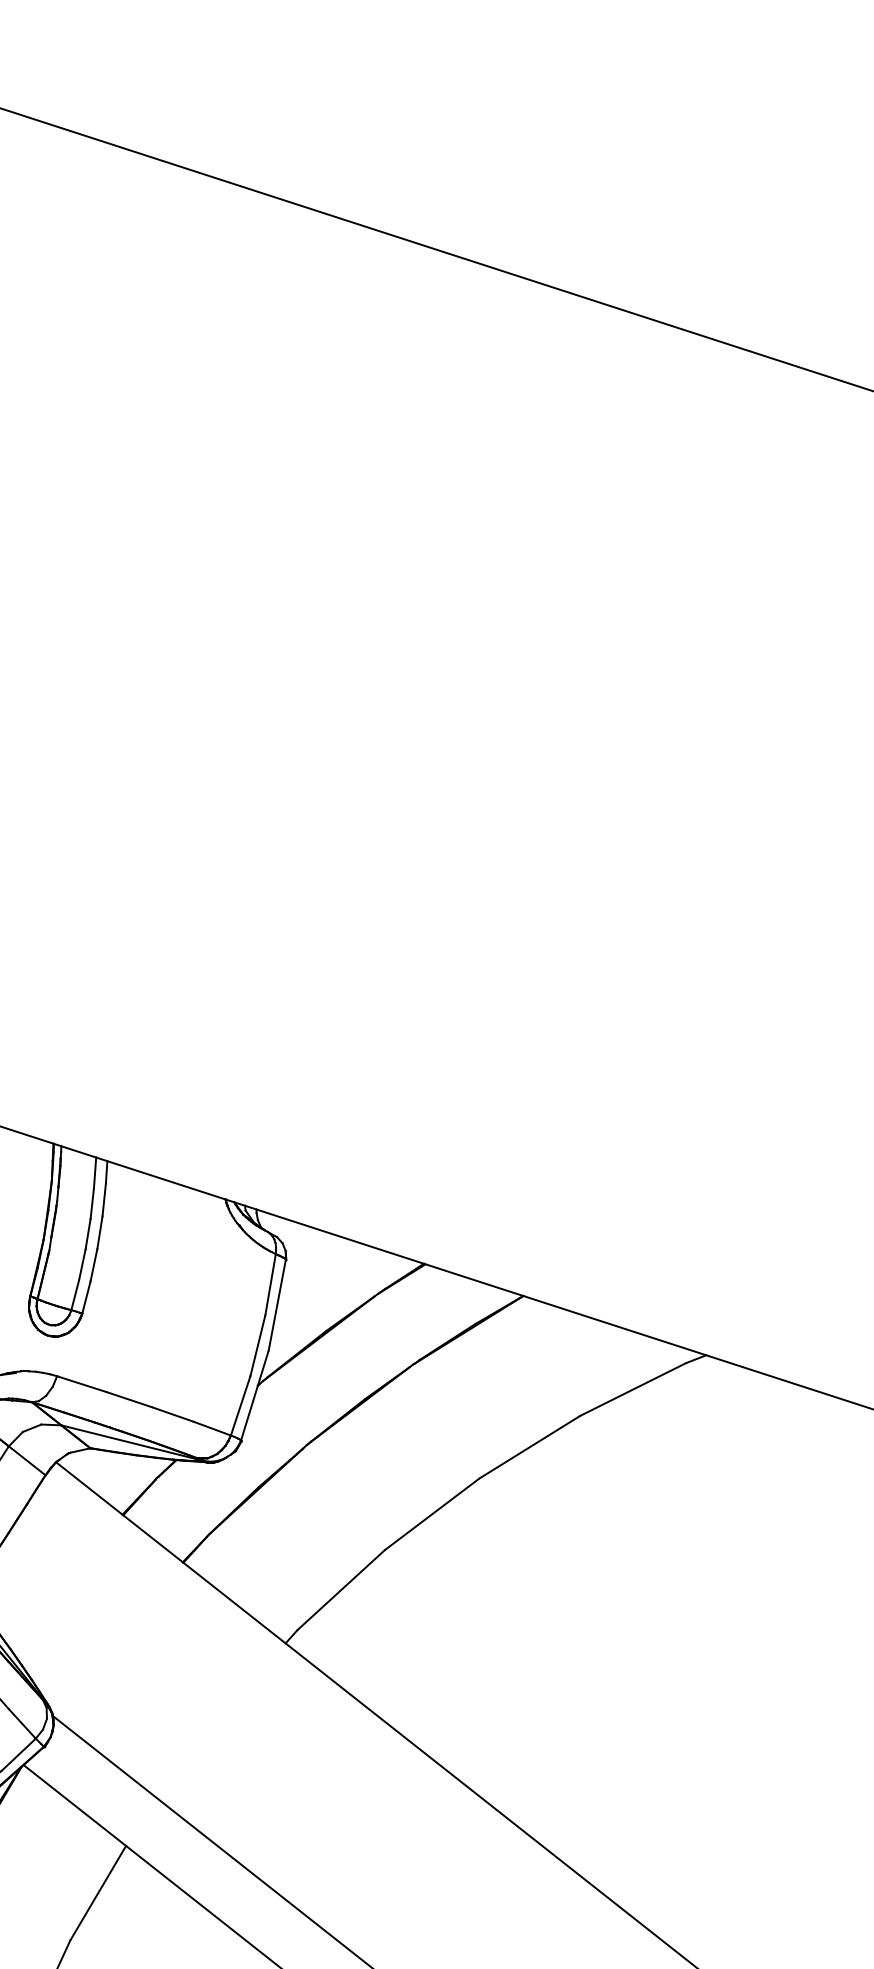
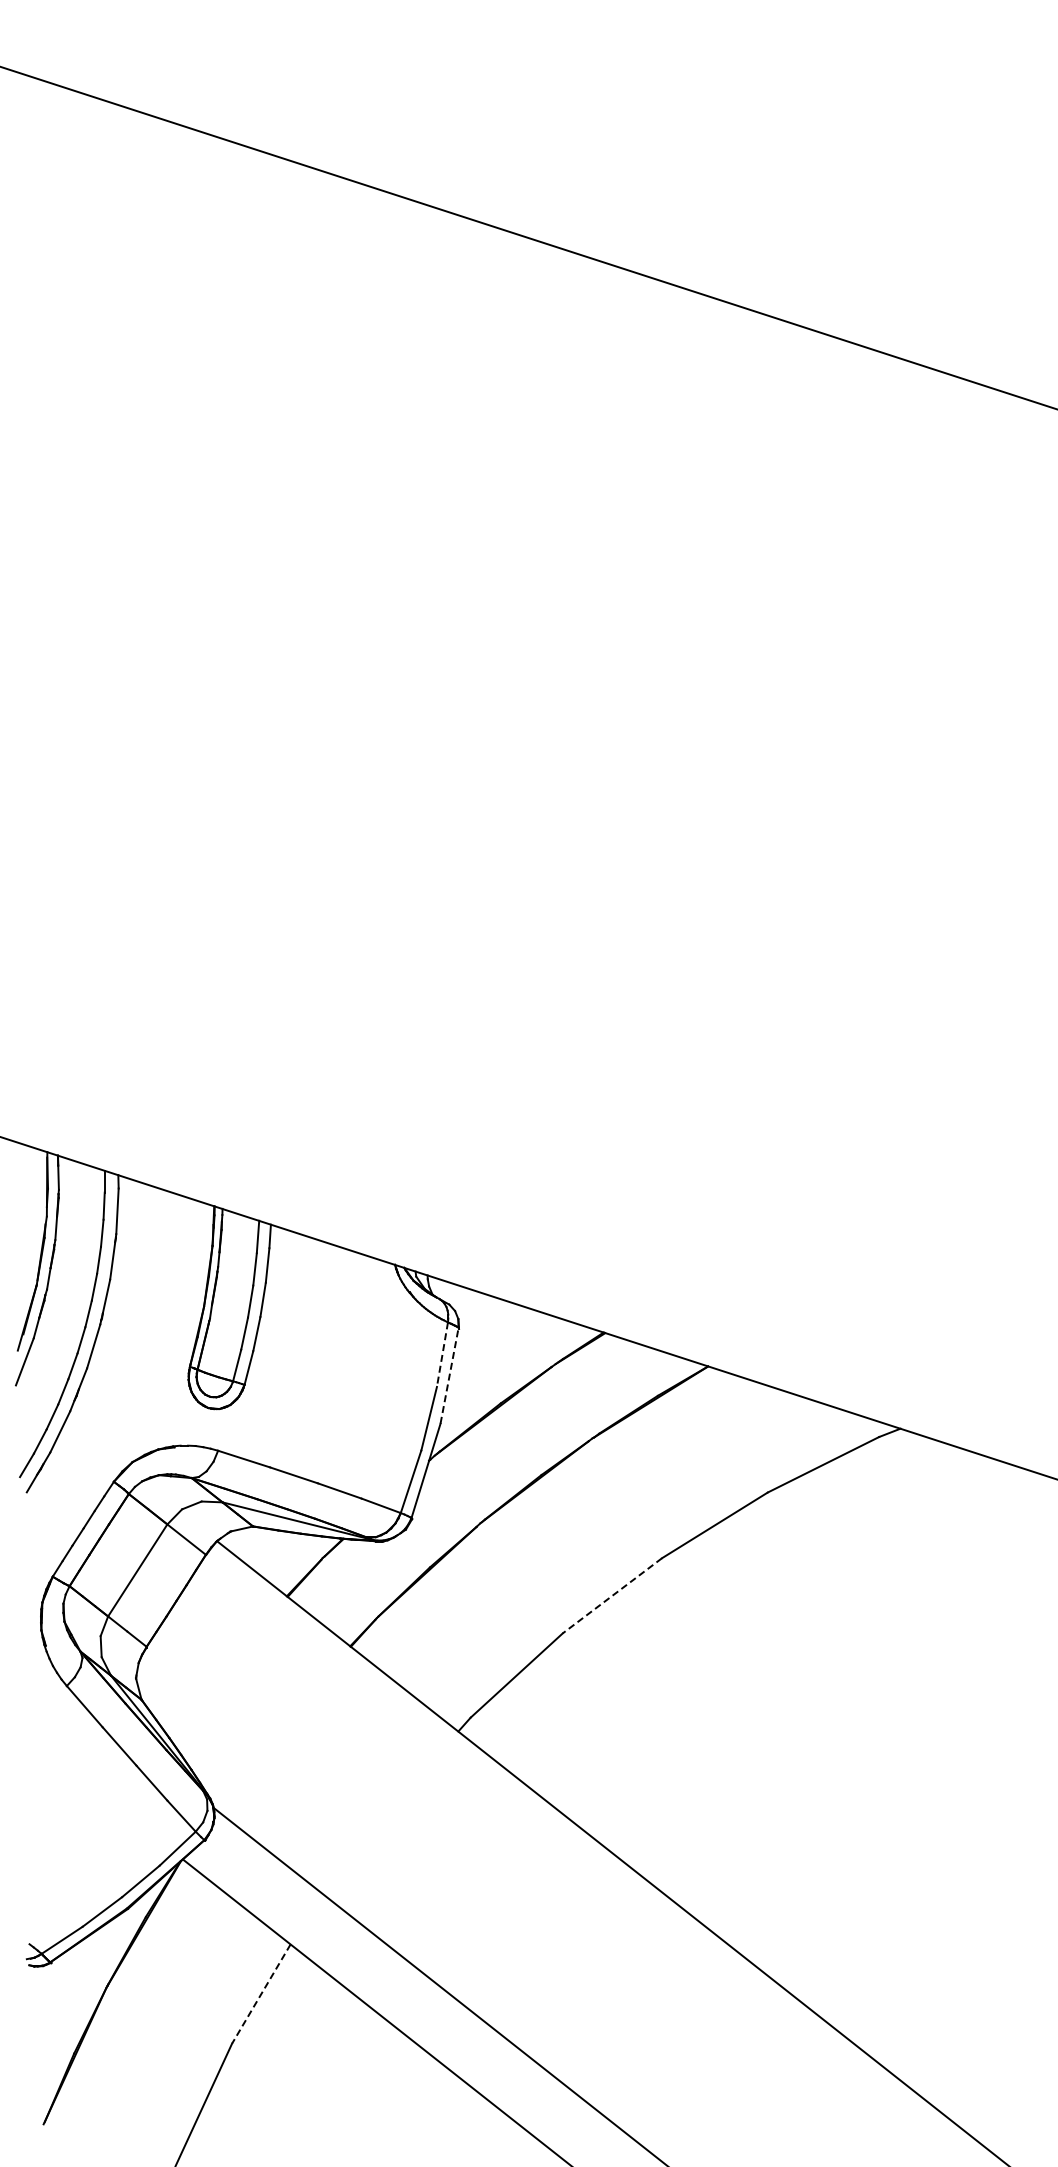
line: (270, 1284) -> (442, 1354), solid -> dashed
line: (277, 1304) -> (449, 1375), solid -> dashed
line: (432, 1514) -> (612, 1596), solid -> dashed
line: (98, 1893) -> (261, 1994), solid -> dashed

